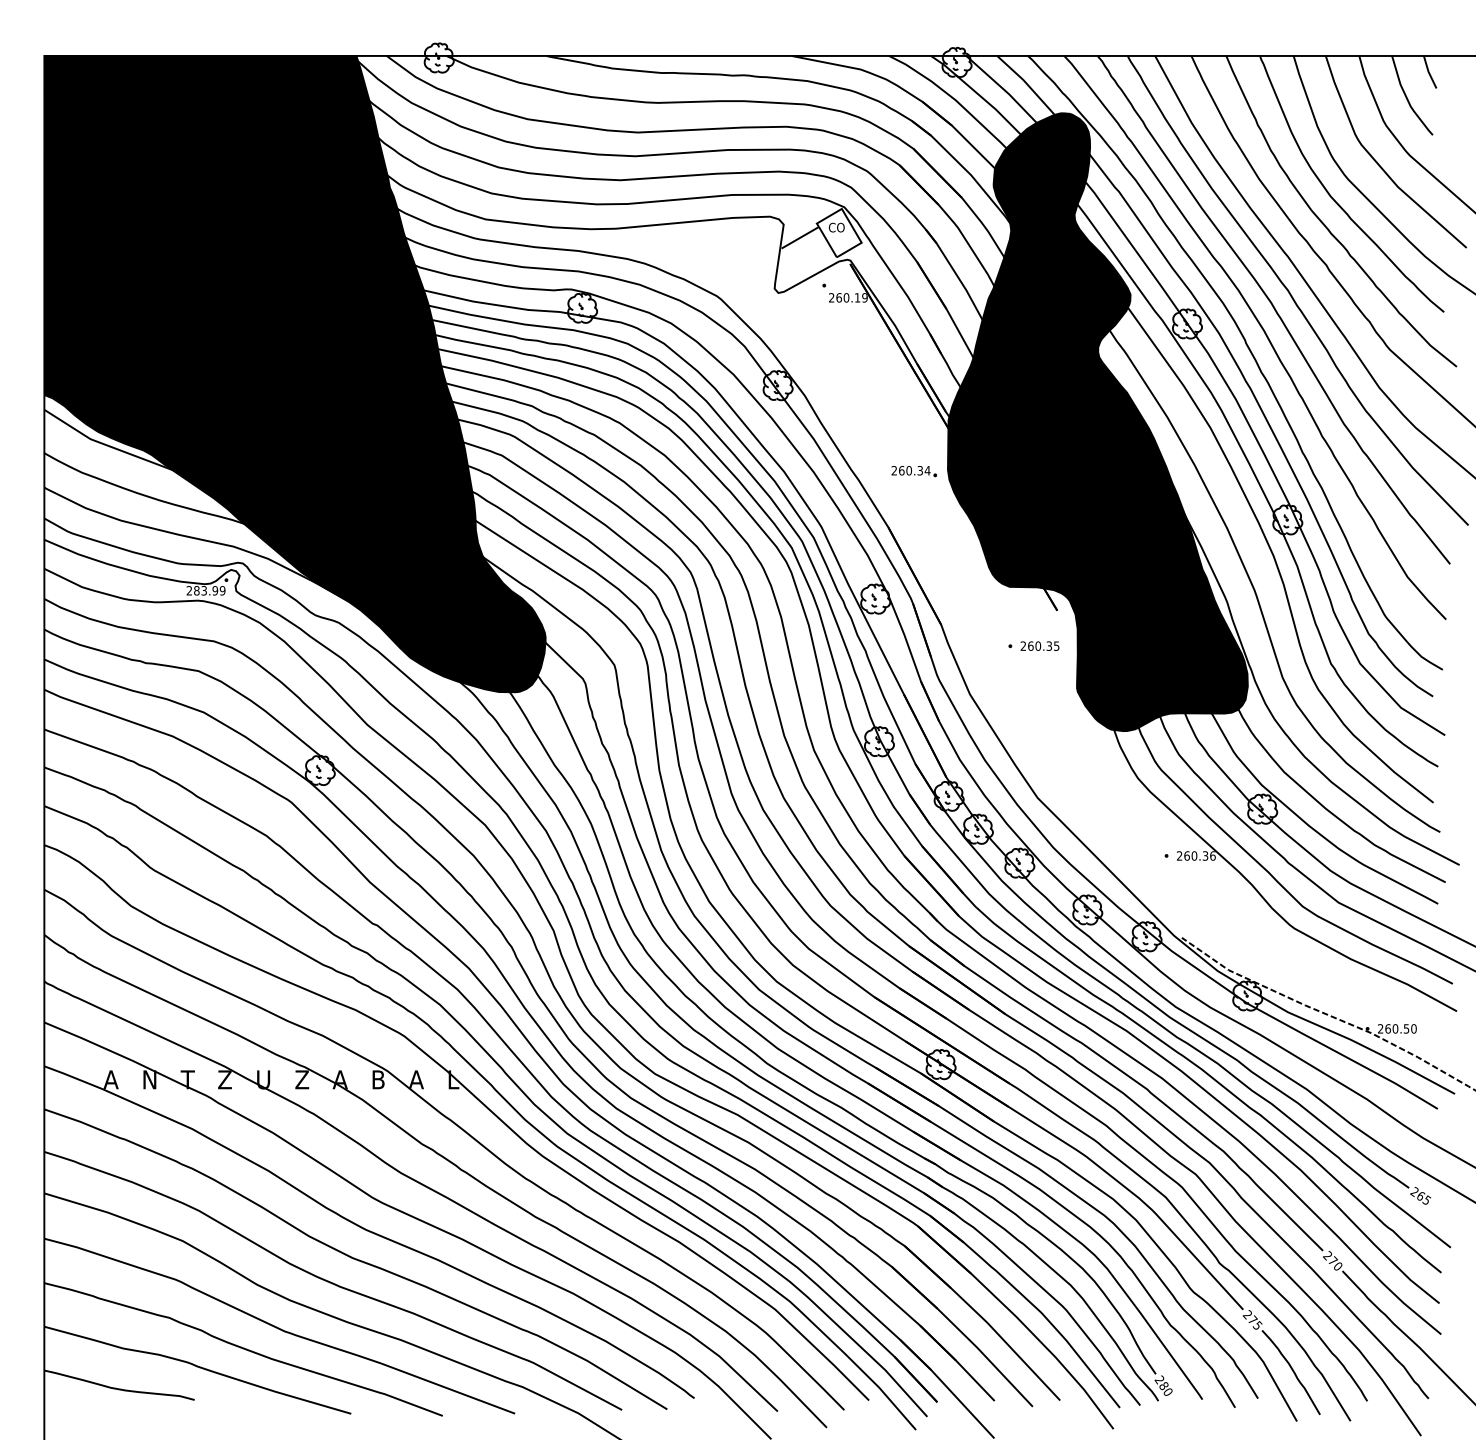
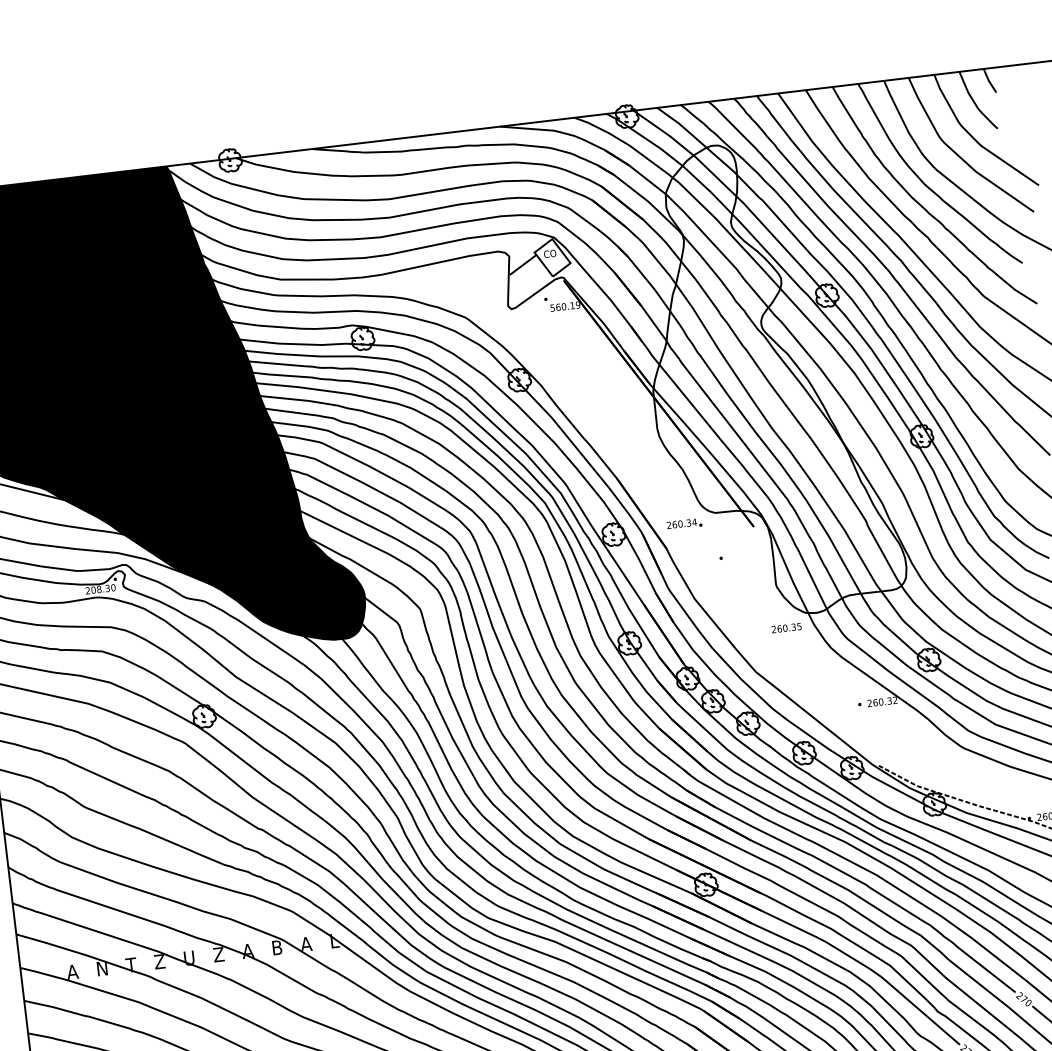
text: (831, 297) -> (552, 307), 260.19 -> 560.19
fill: (1097, 422) -> (767, 379), removed
part: (914, 471) -> (684, 524), moved
text: (209, 590) -> (103, 588), 283.99 -> 208.30
text: (1039, 645) -> (786, 627), moved
text: (1212, 855) -> (894, 700), 260.36 -> 260.32

